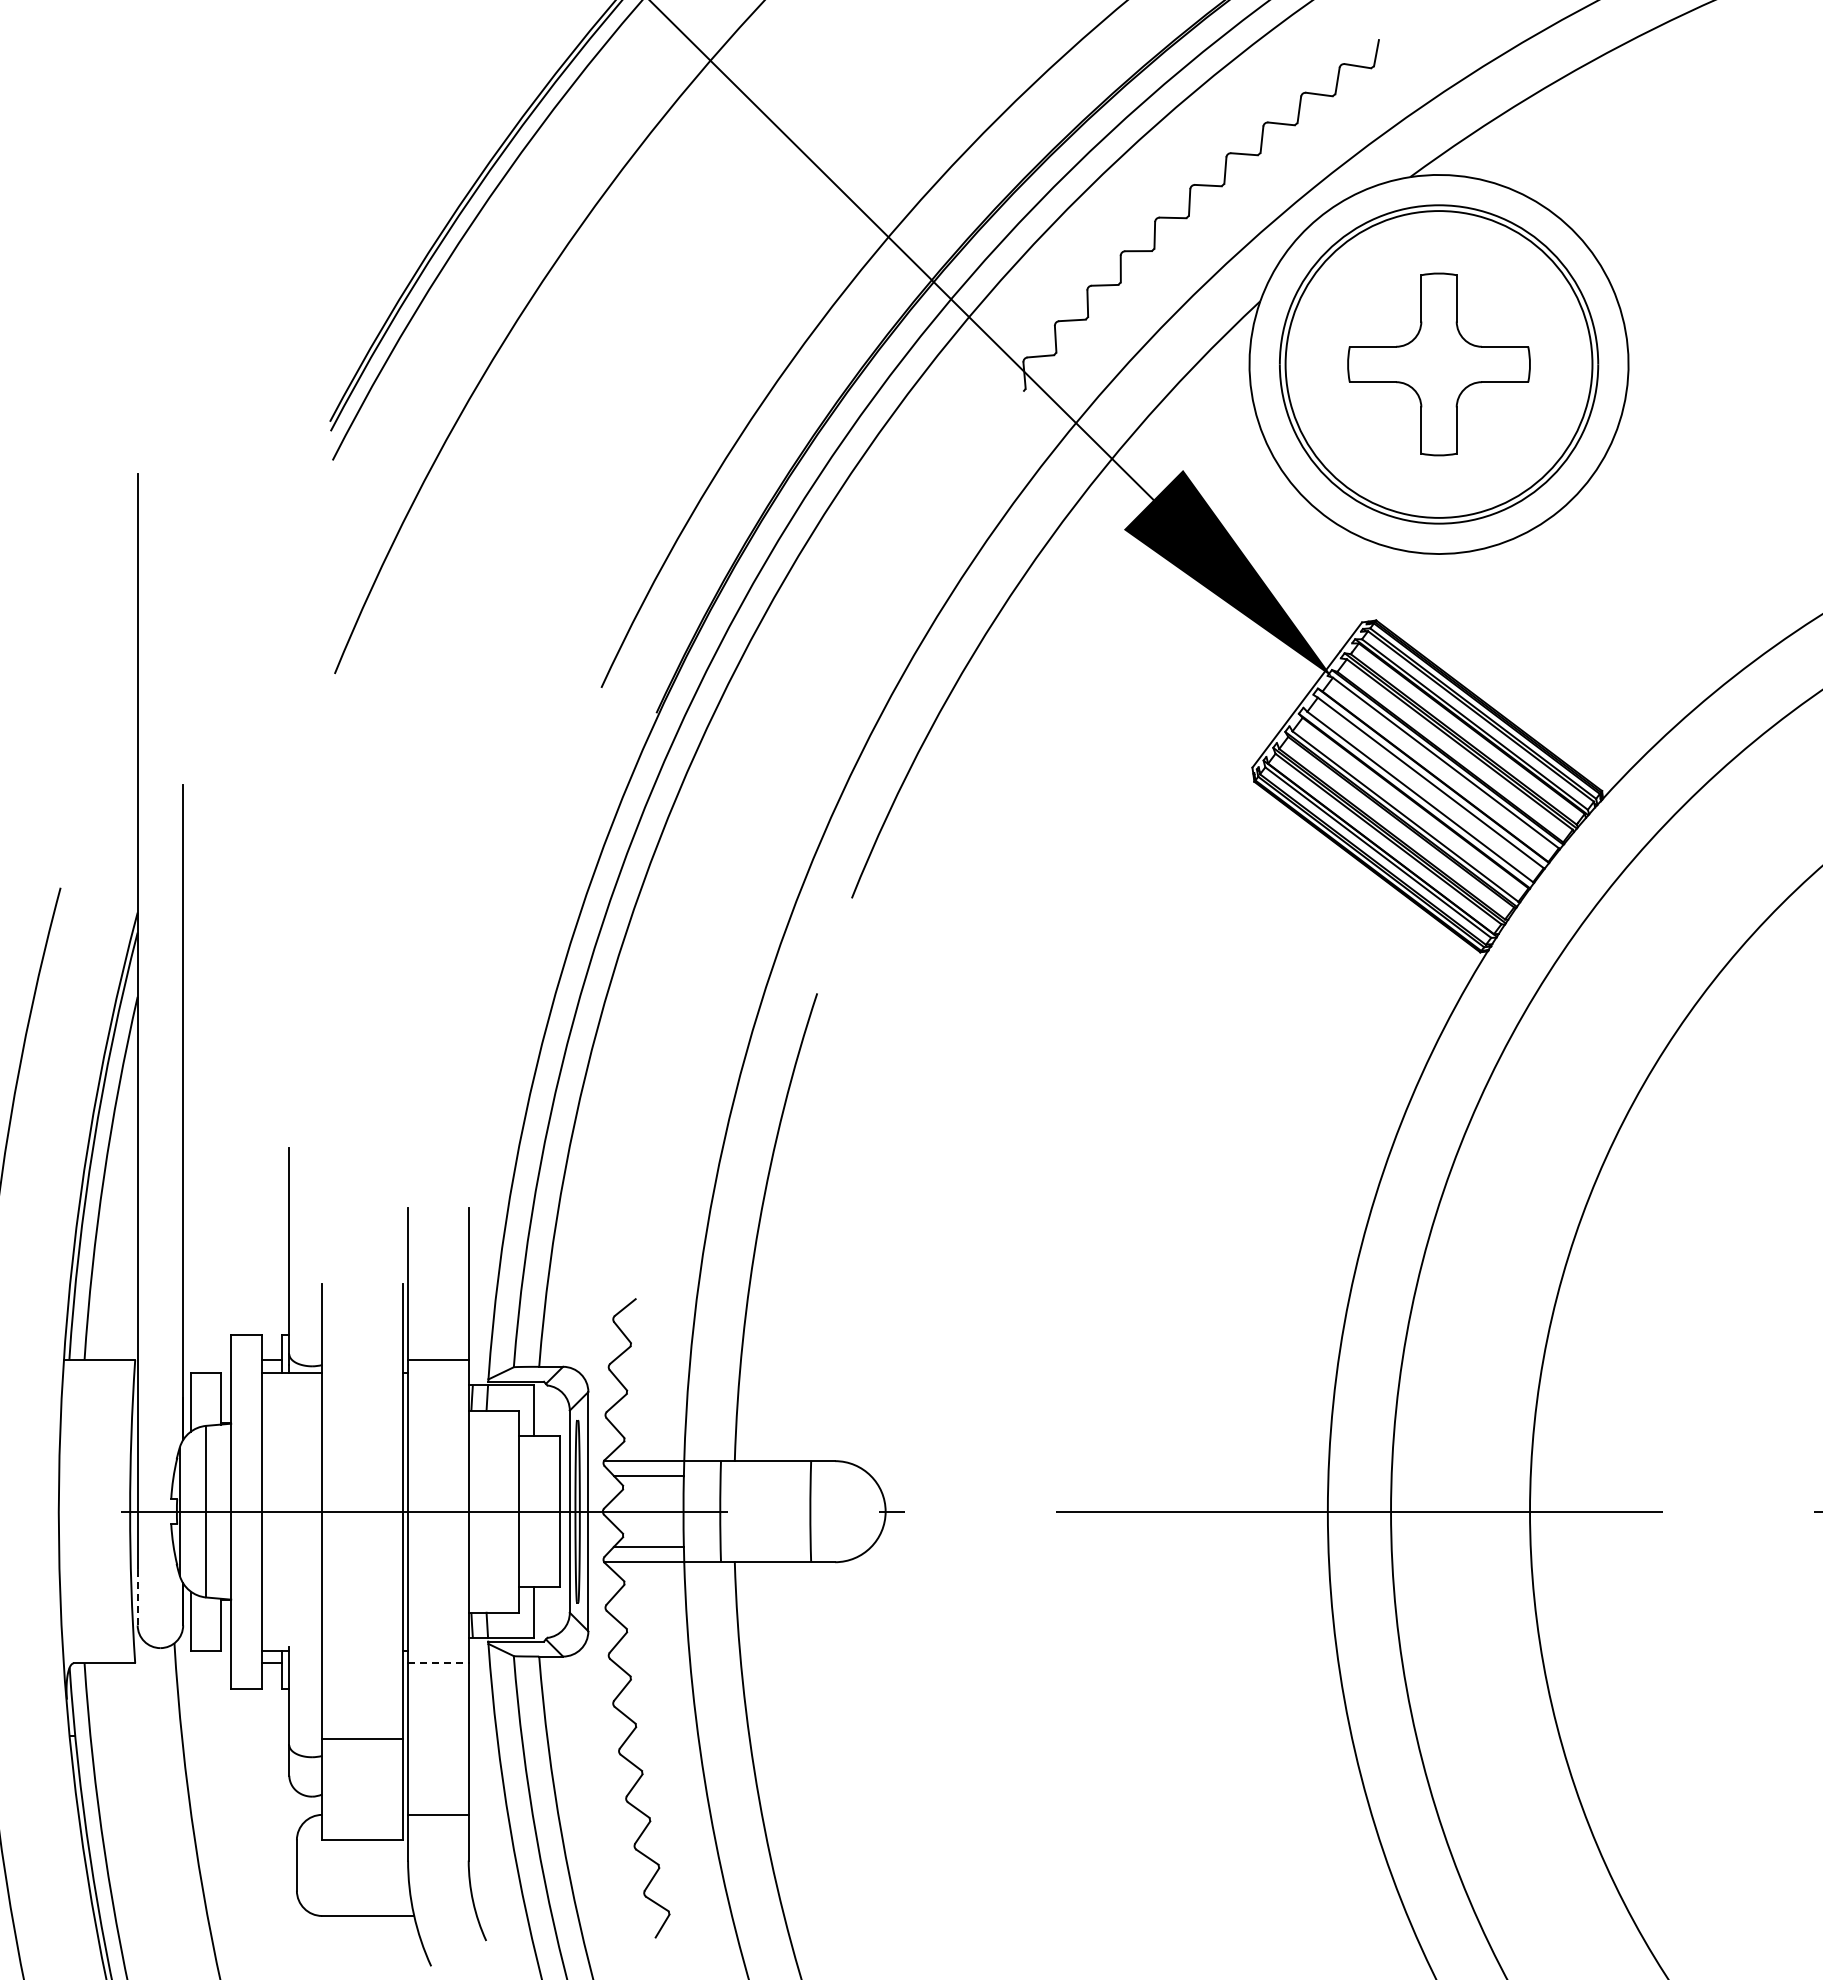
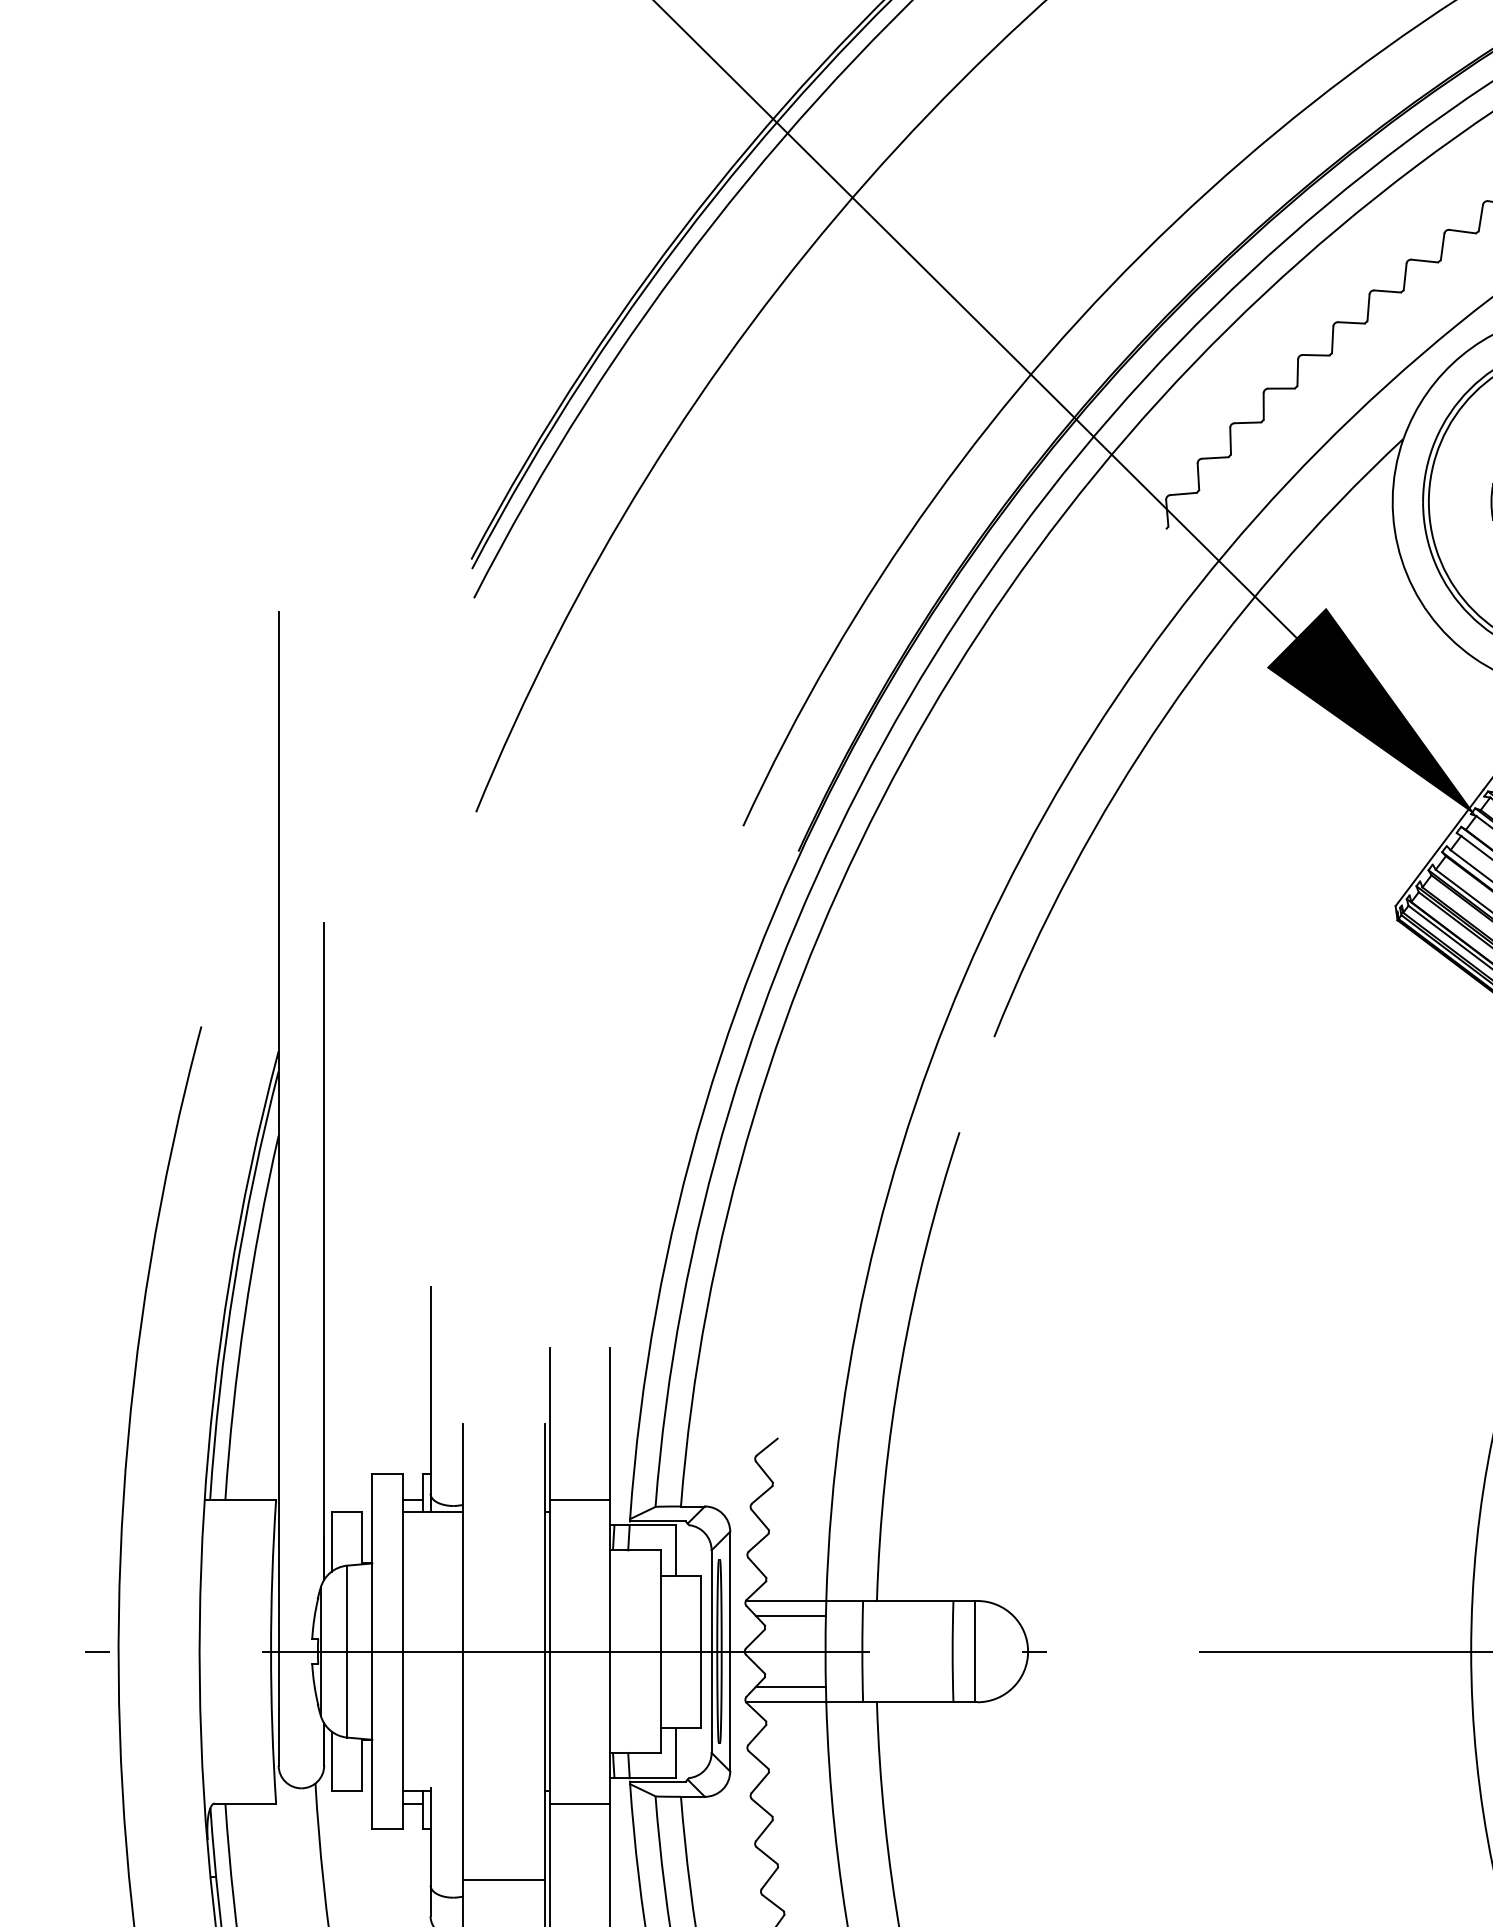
line: (832, 1511) -> (974, 1651), added
line: (137, 1596) -> (278, 1736), dashed -> solid
line: (438, 1663) -> (580, 1803), dashed -> solid

